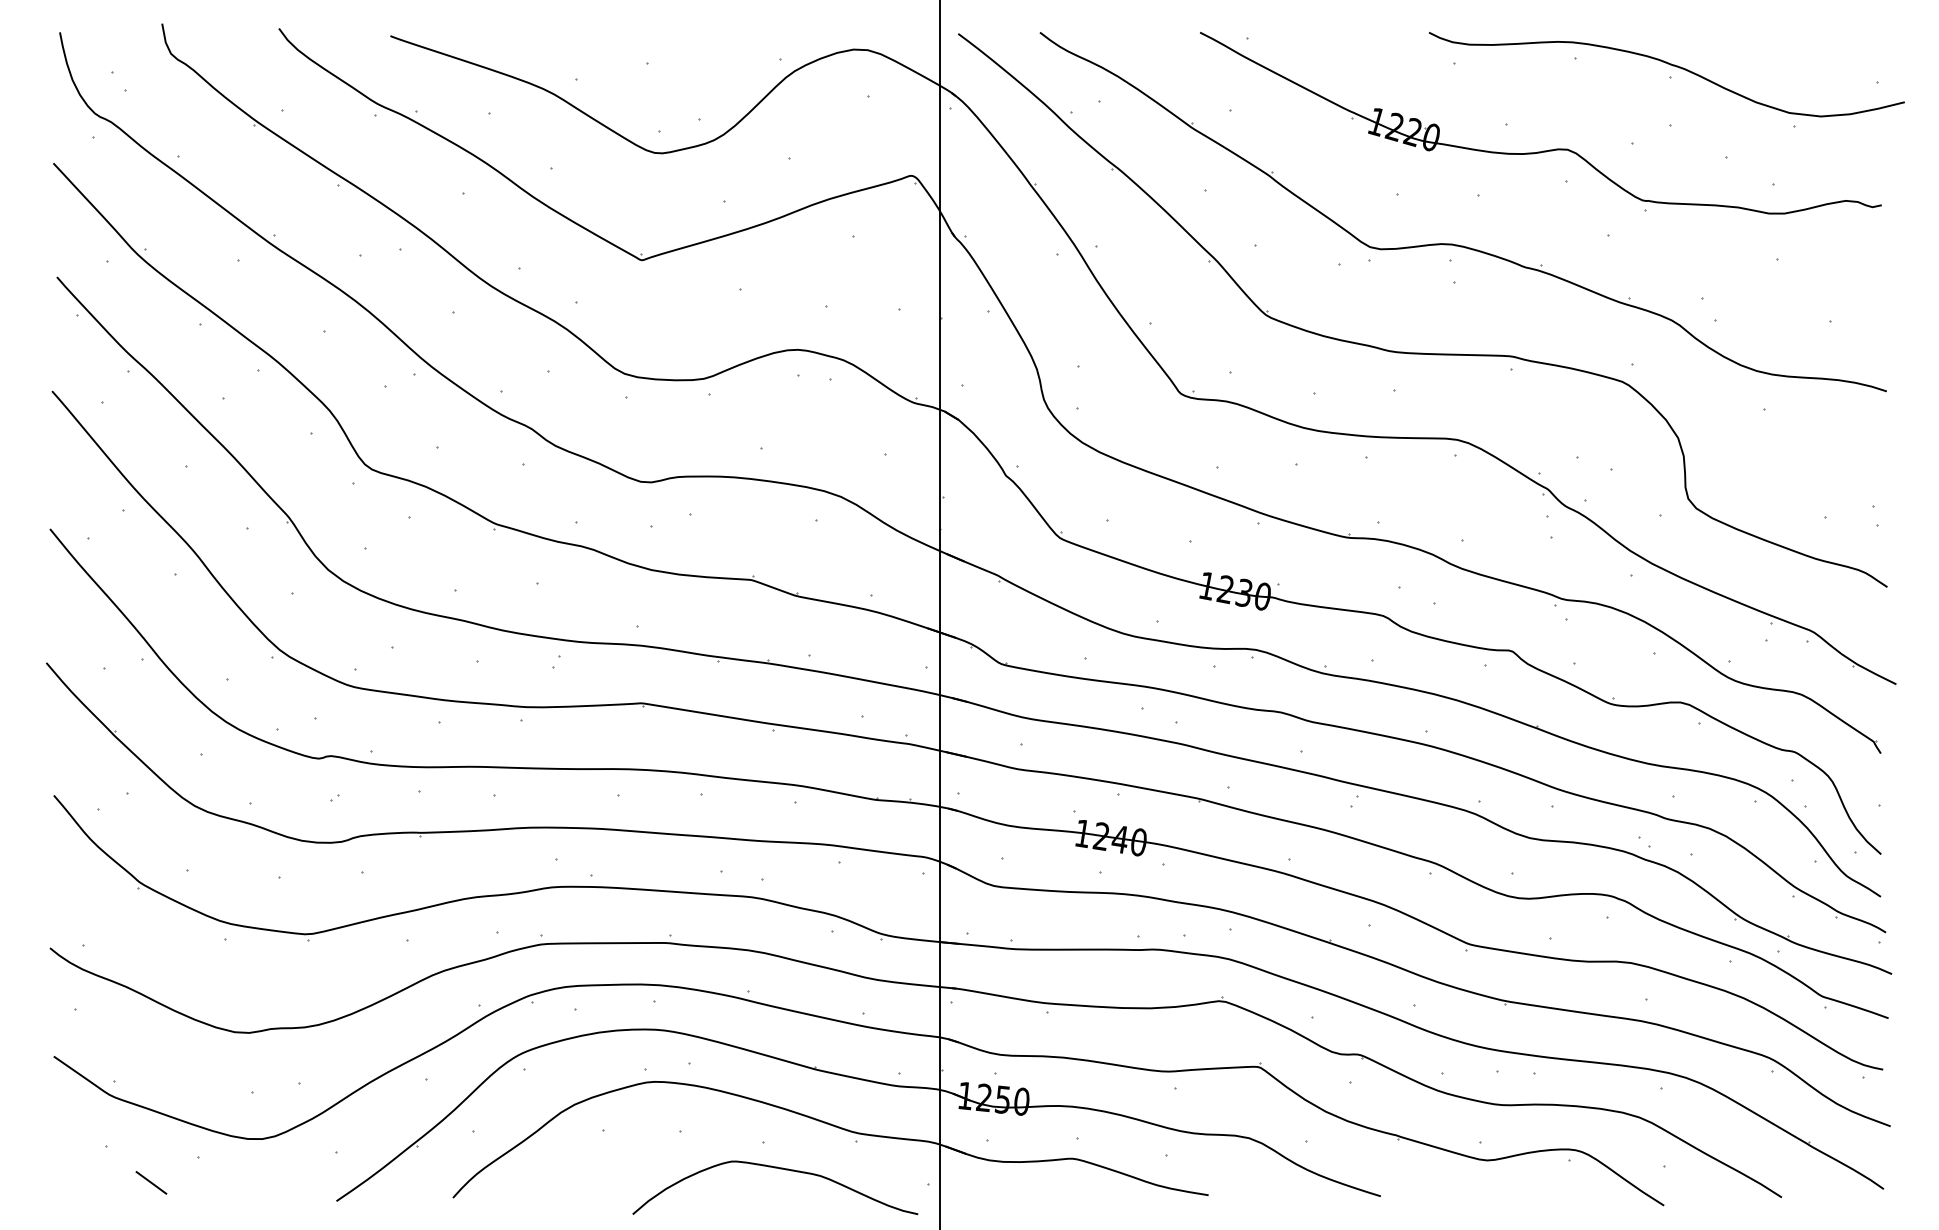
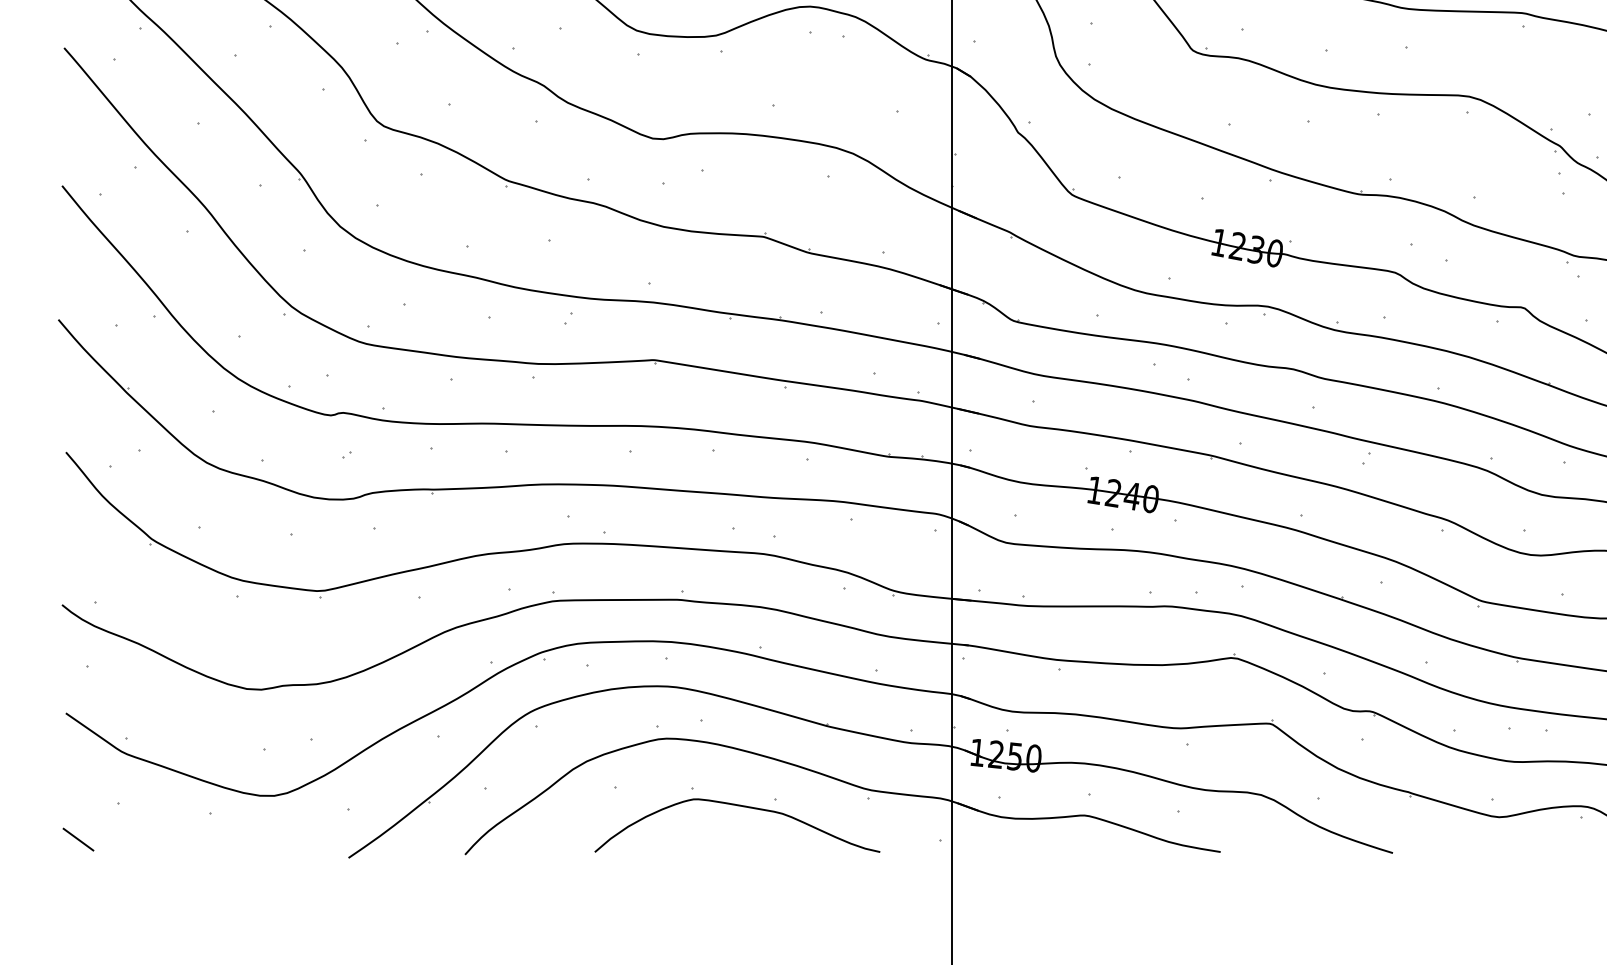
curve: (780, 1169) -> (742, 807), moved
line: (151, 1182) -> (78, 839), moved

